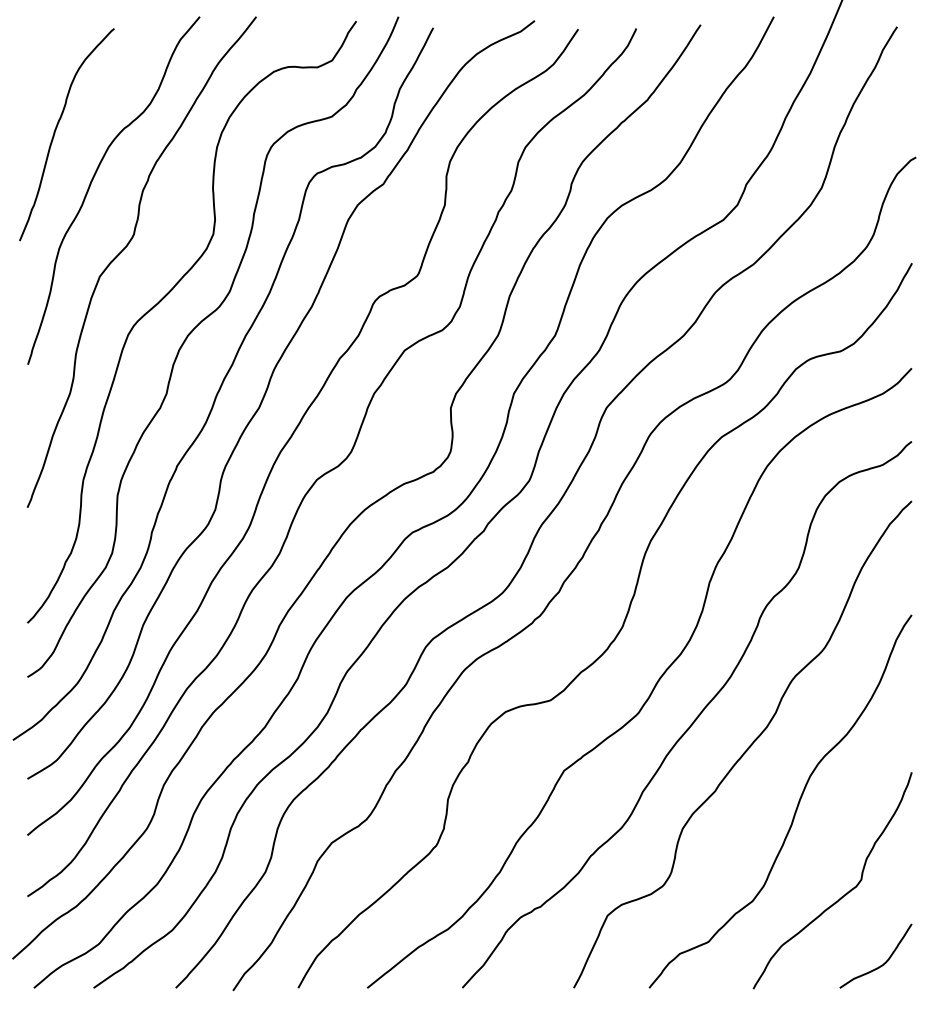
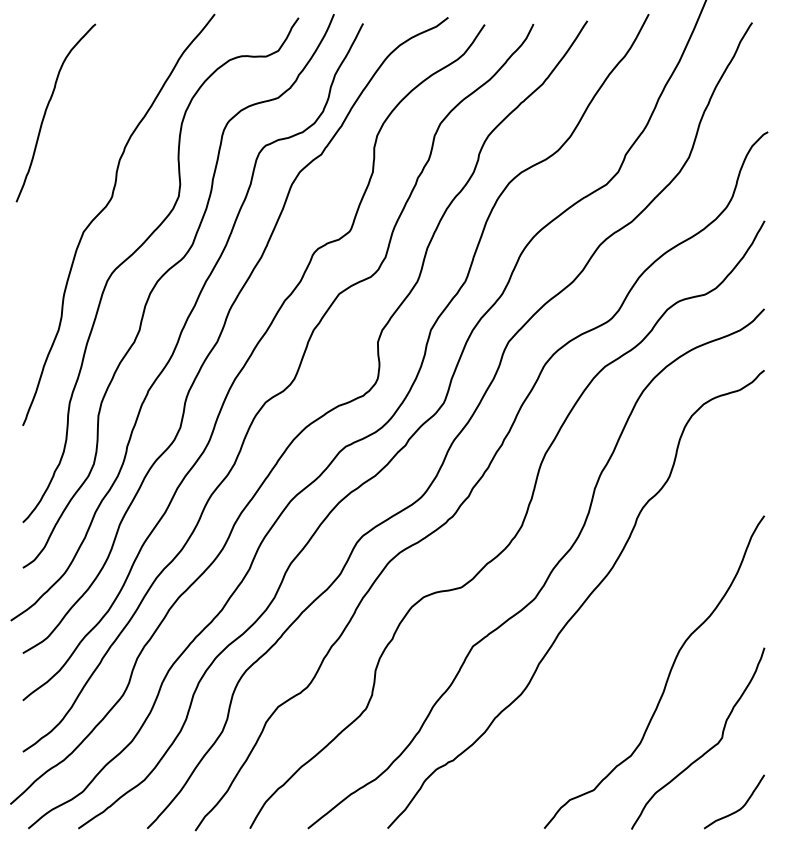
curve: (92, 182) -> (77, 153), removed
curve: (747, 748) -> (626, 627), removed

